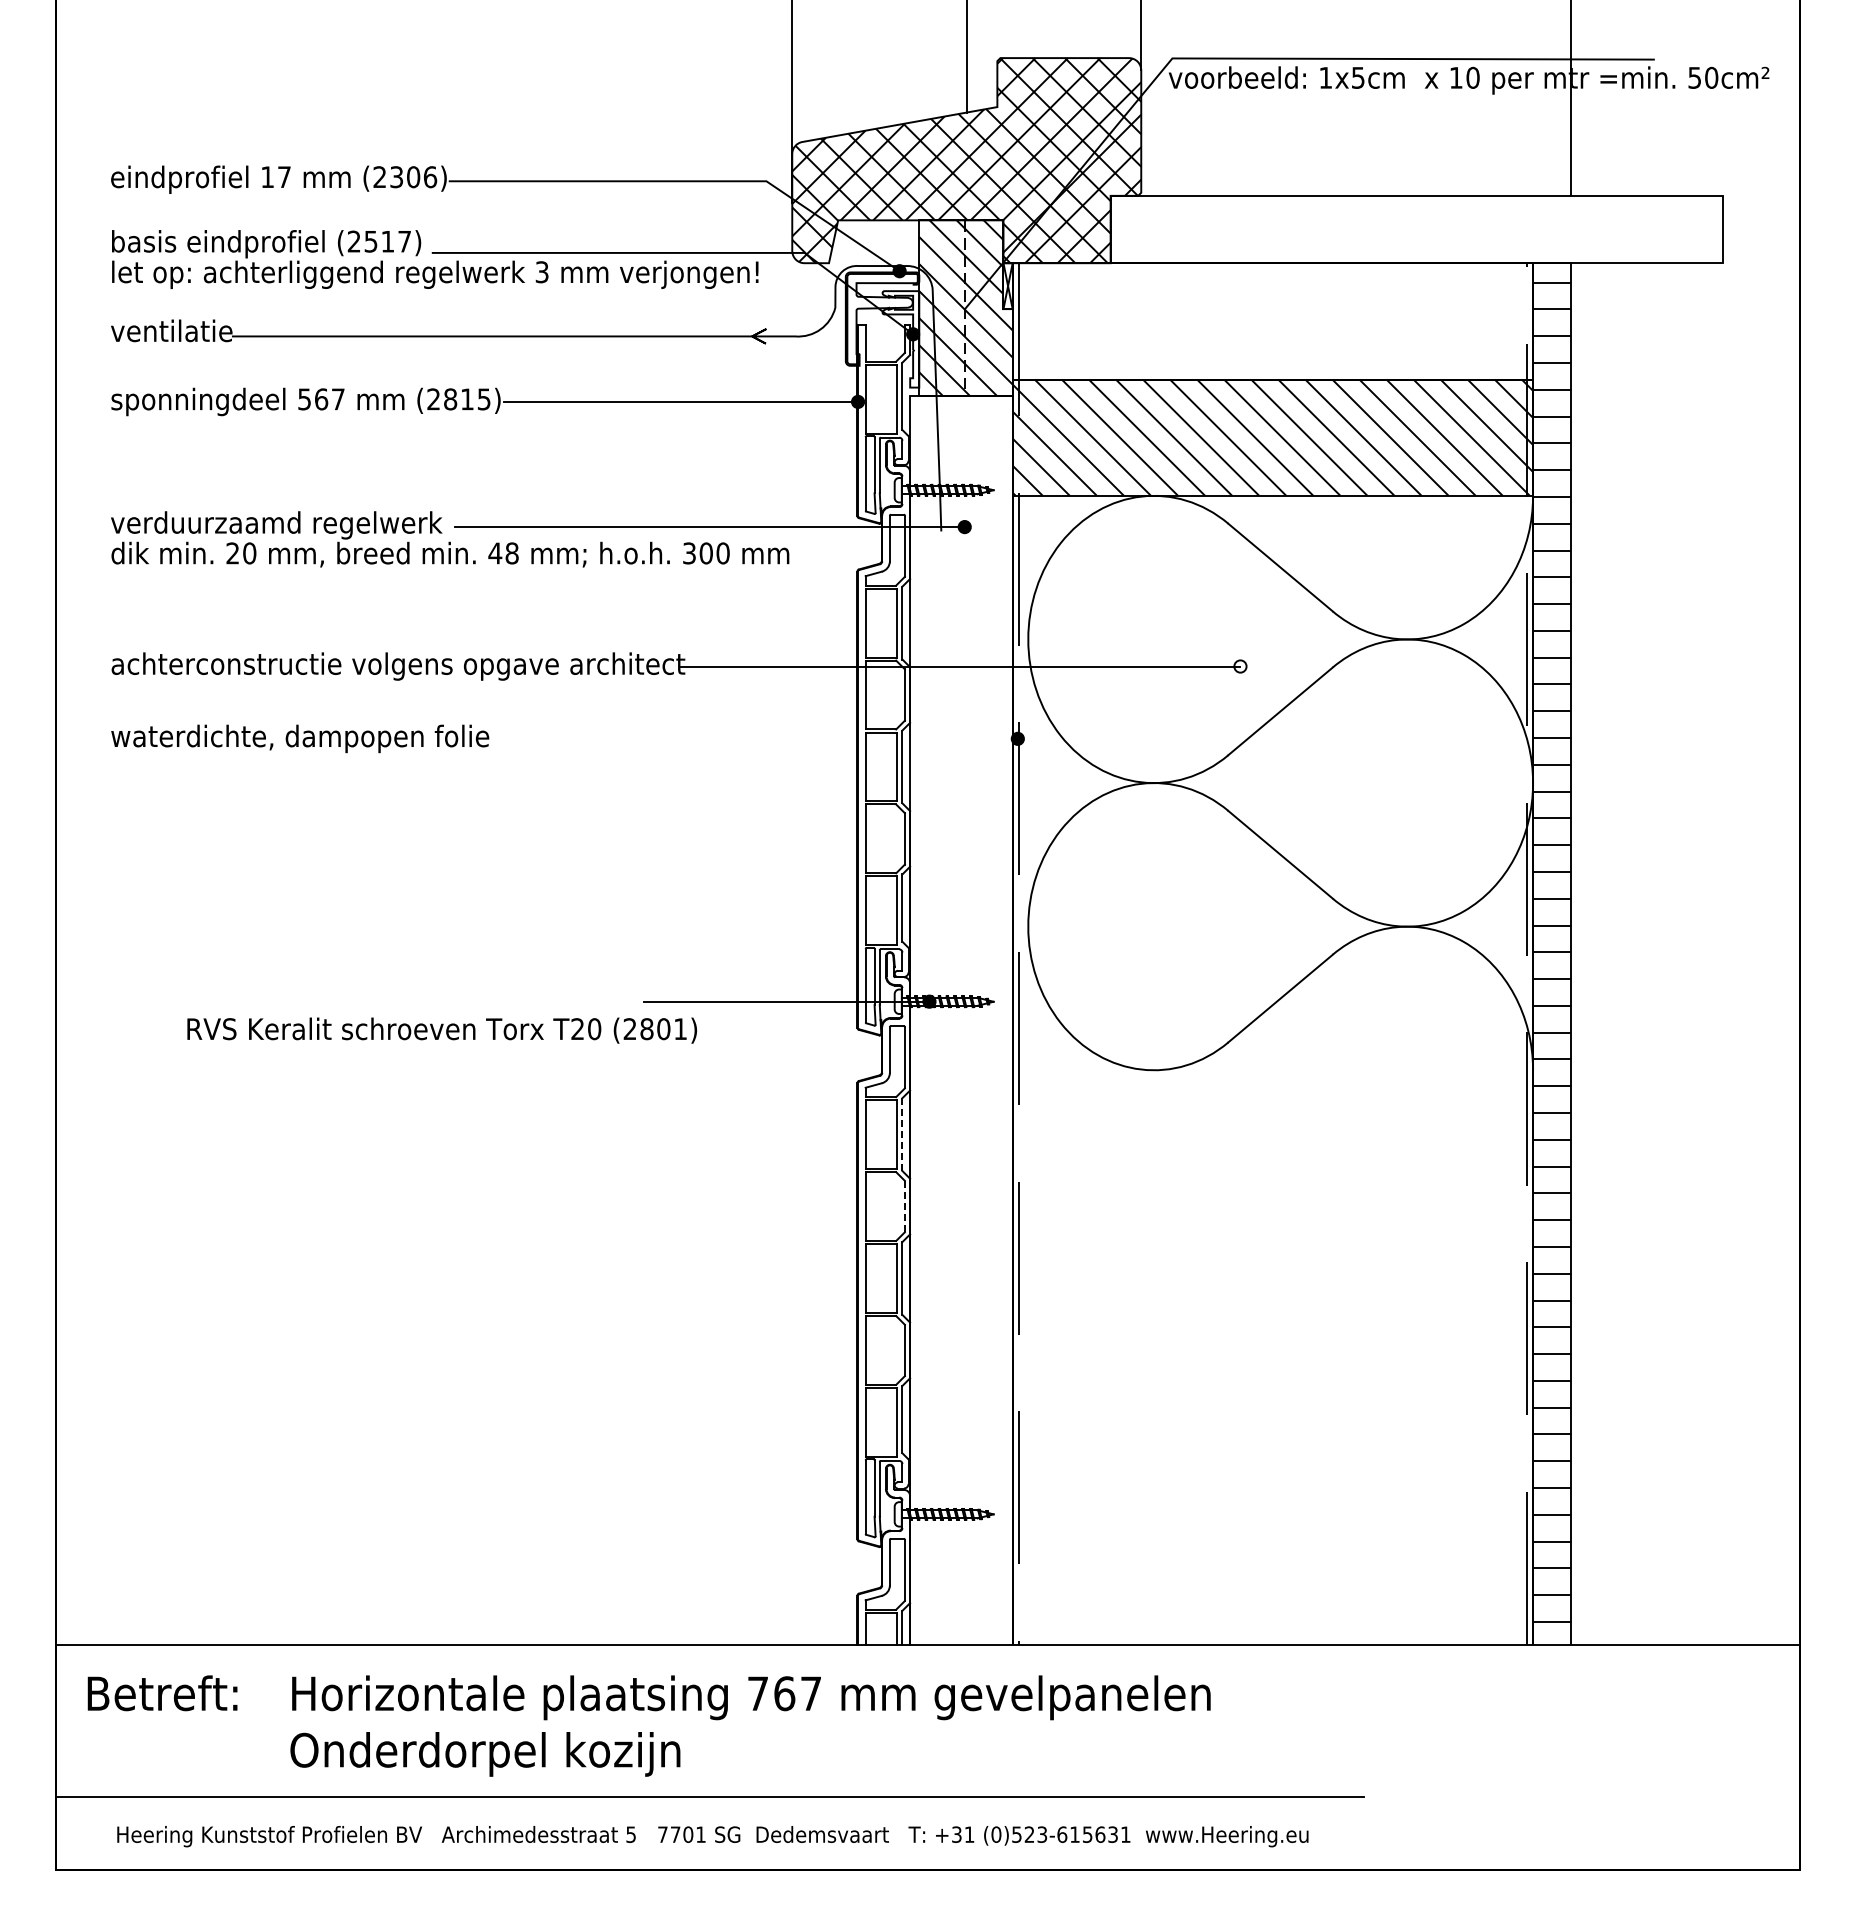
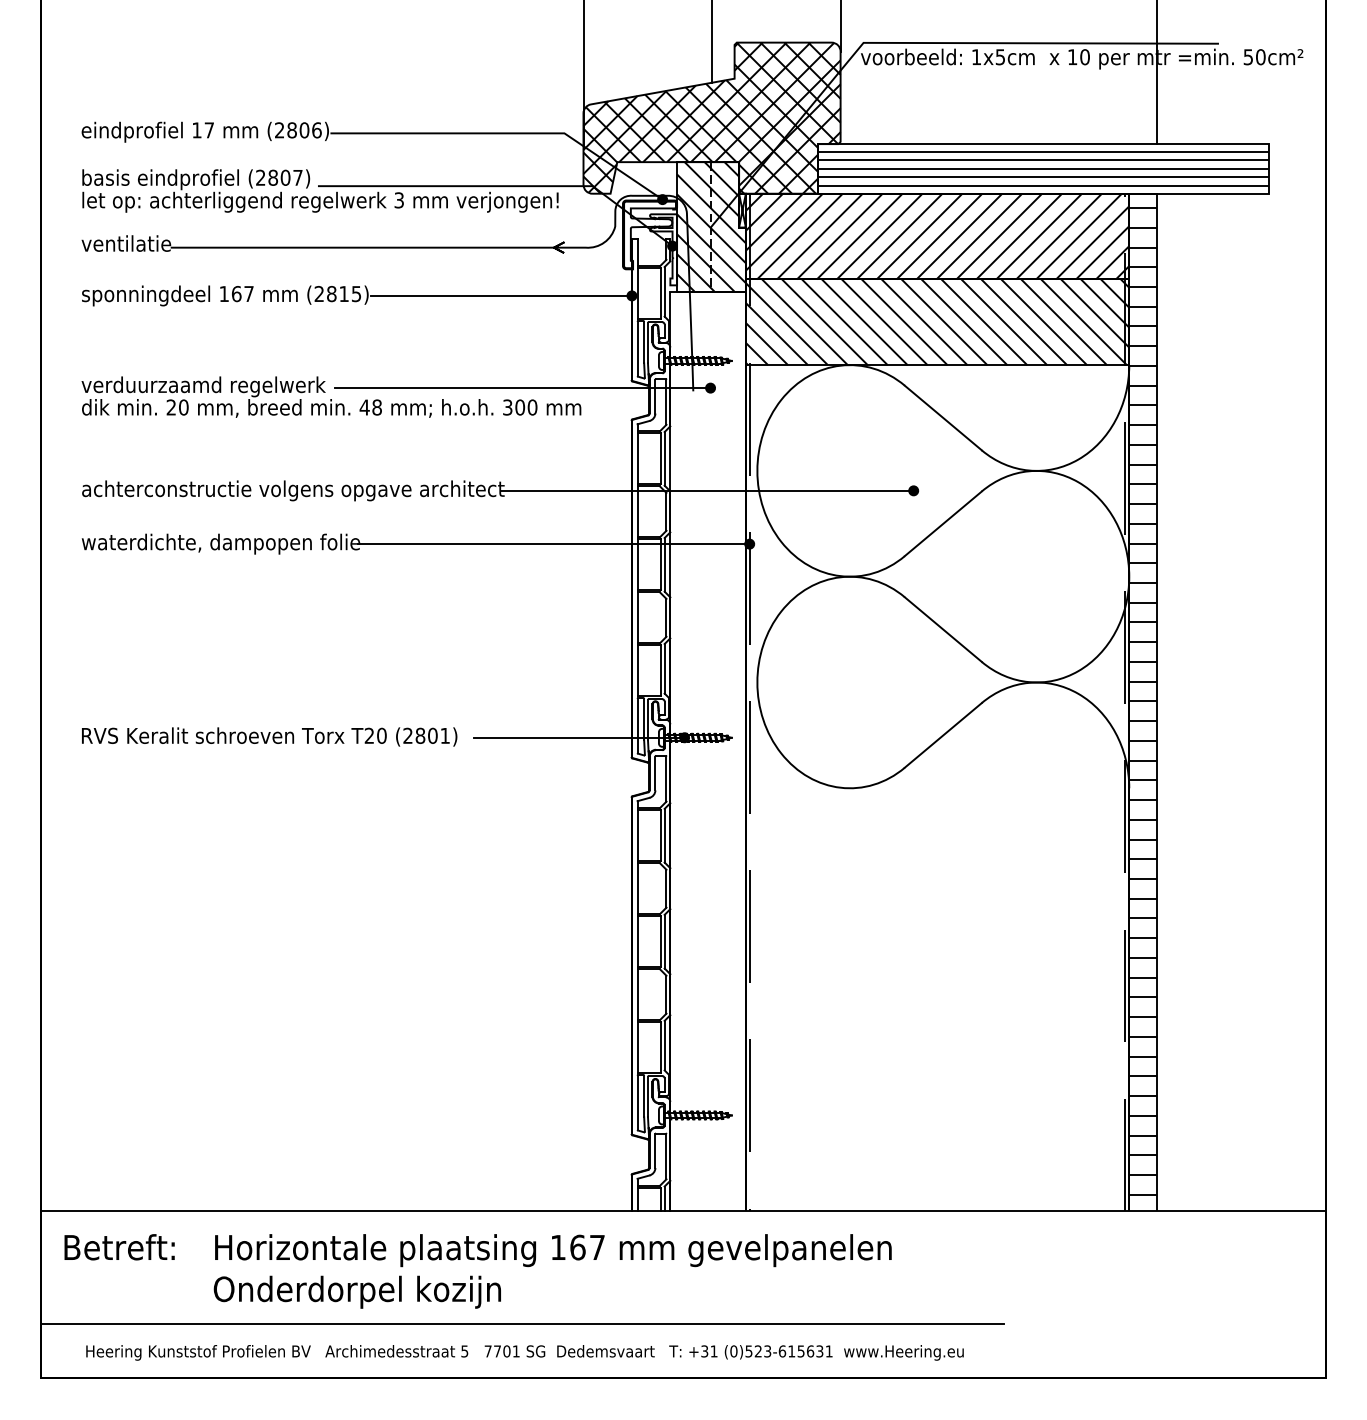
text: (396, 177) -> (291, 130), (2306) -> (2806)
hatch: (1416, 229) -> (1043, 168), added
text: (379, 241) -> (279, 177), (2517) -> (2807)
hatch: (1272, 321) -> (937, 236), added
text: (304, 399) -> (224, 294), 567 -> 167
fill: (1240, 666) -> (913, 490), added
line: (751, 738) -> (553, 543), added
text: (442, 1030) -> (269, 736), moved
line: (902, 1135) -> (664, 836), dashed -> solid
line: (904, 1206) -> (666, 888), dashed -> solid
text: (757, 1693) -> (557, 1247), 767 -> 167

